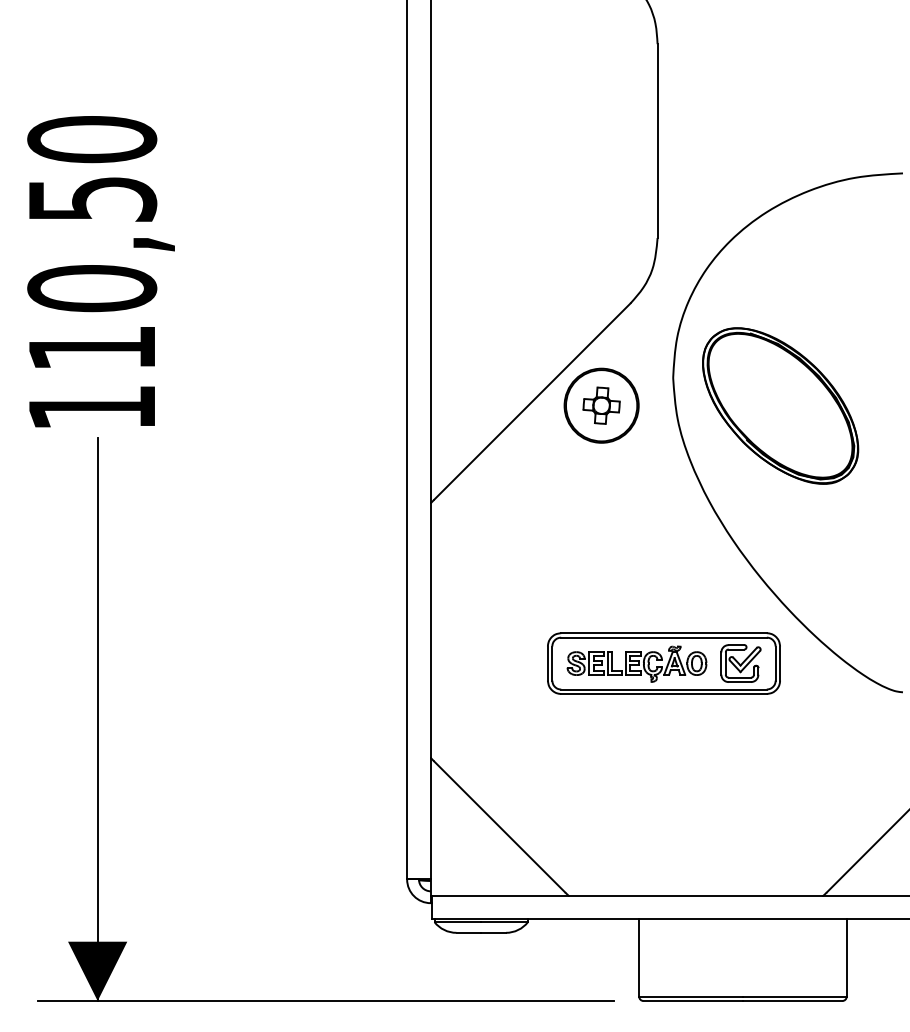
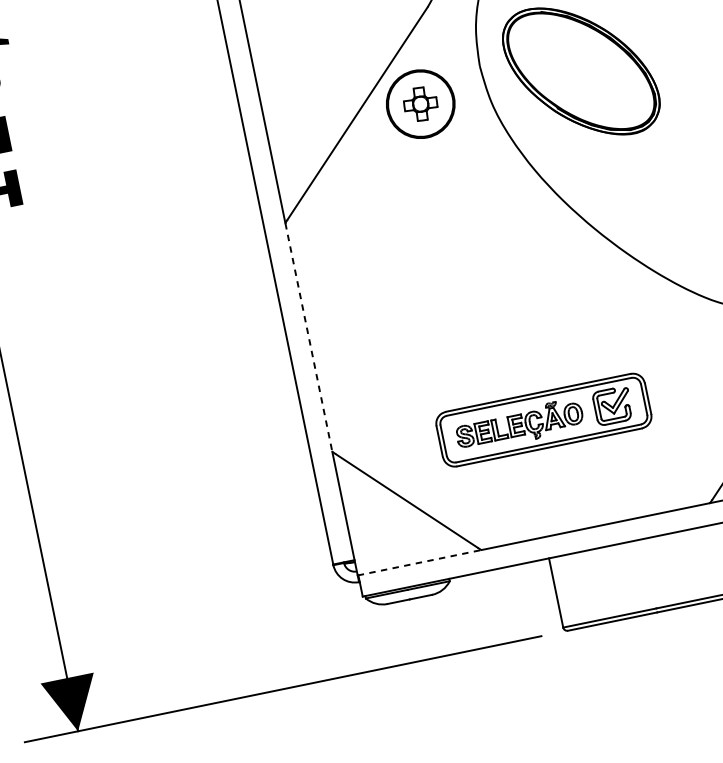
line: (430, 631) -> (308, 338), solid -> dashed
part: (663, 663) -> (543, 420), moved
line: (499, 895) -> (419, 562), solid -> dashed

